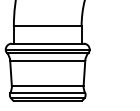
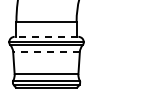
line: (47, 43) -> (46, 36), solid -> dashed
line: (47, 61) -> (46, 52), solid -> dashed

